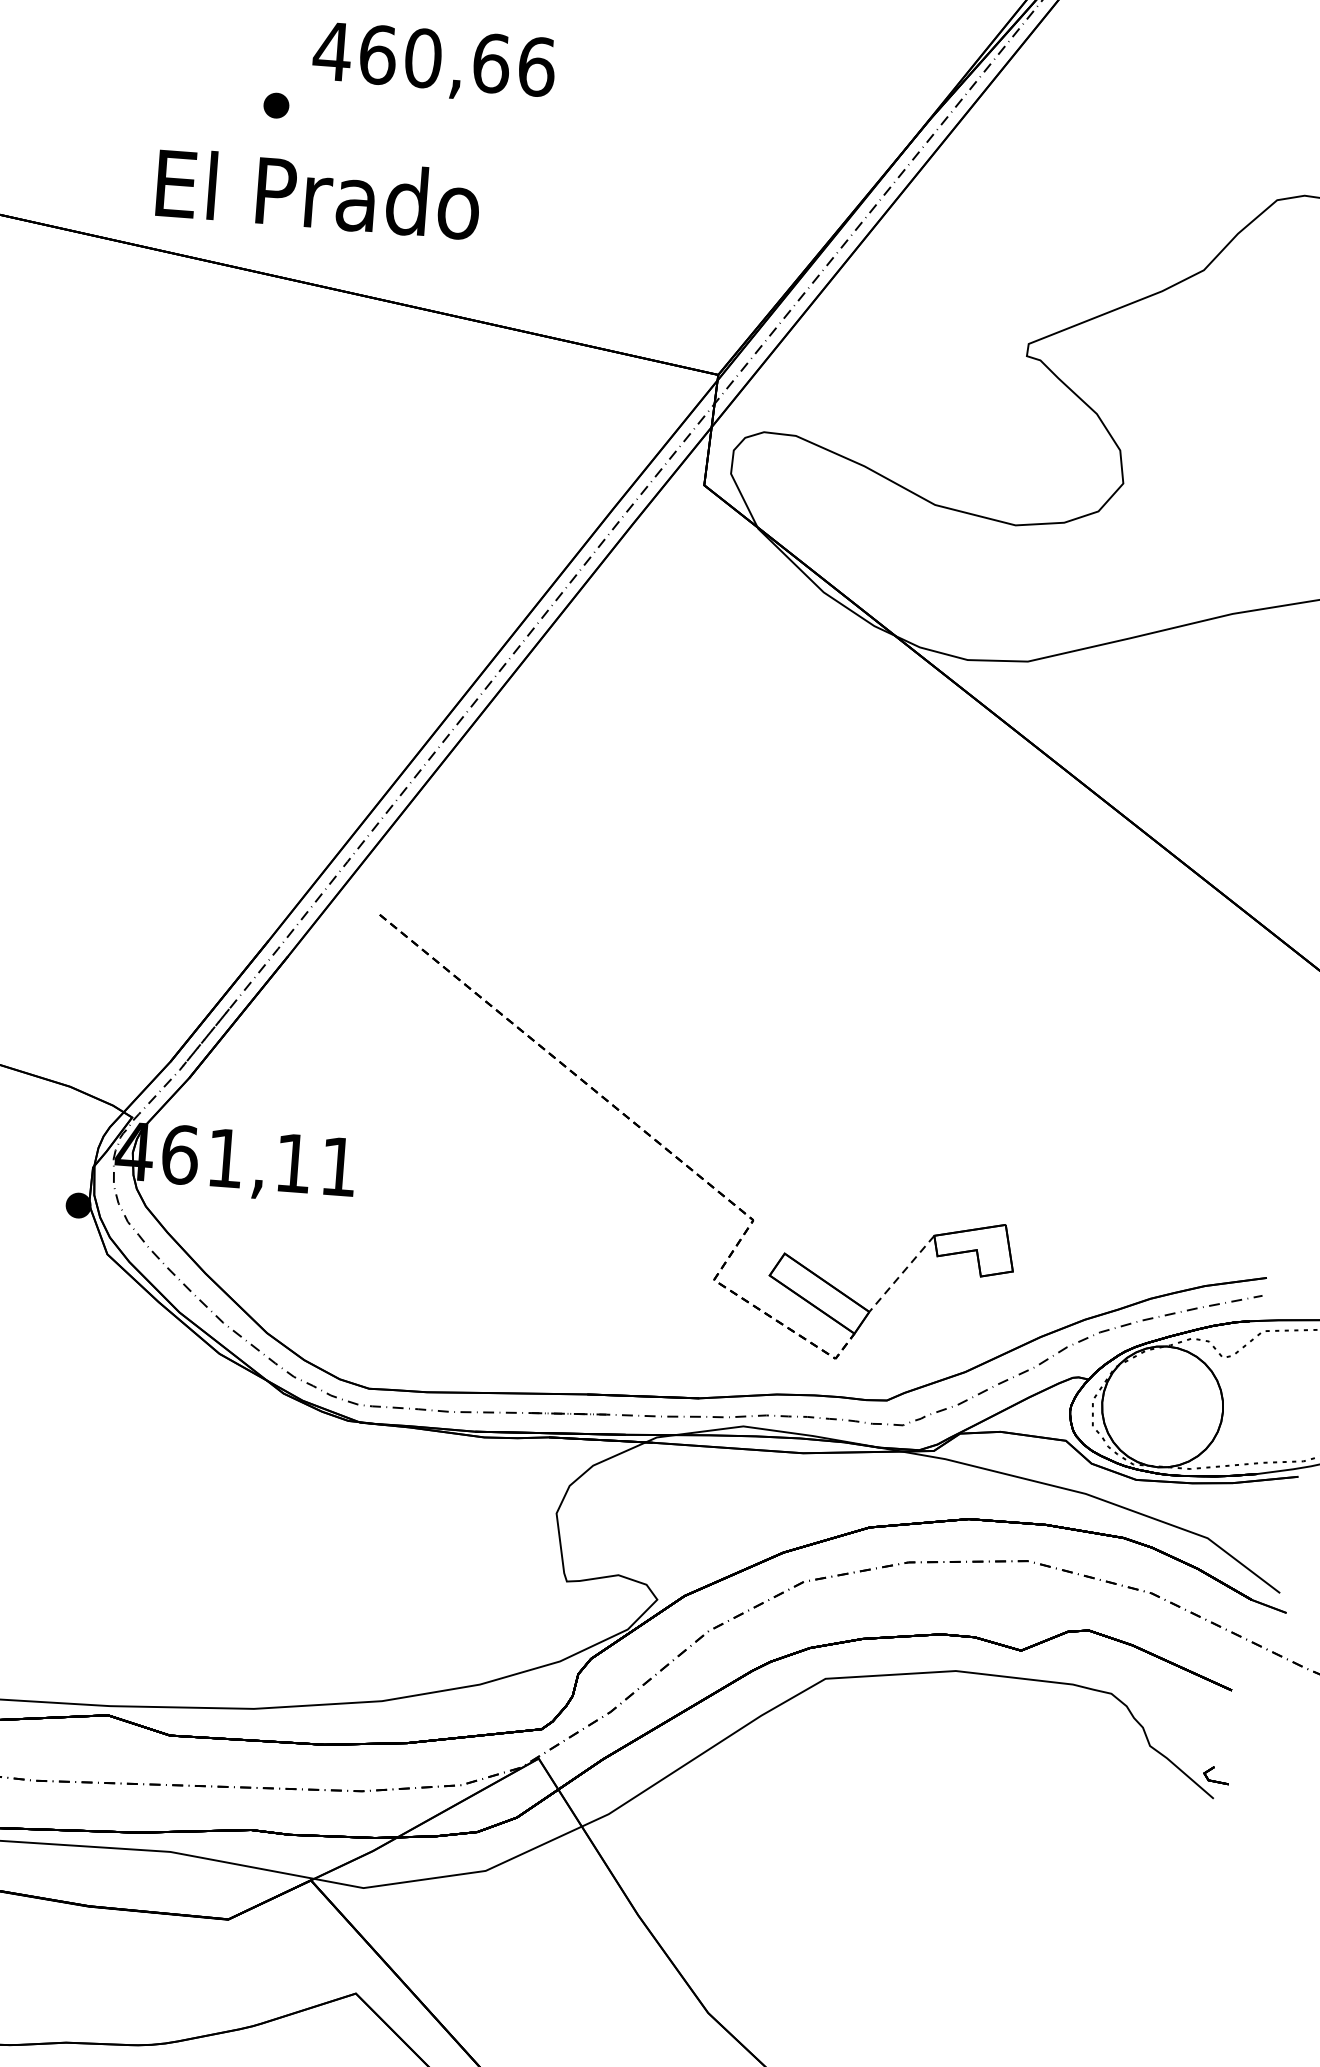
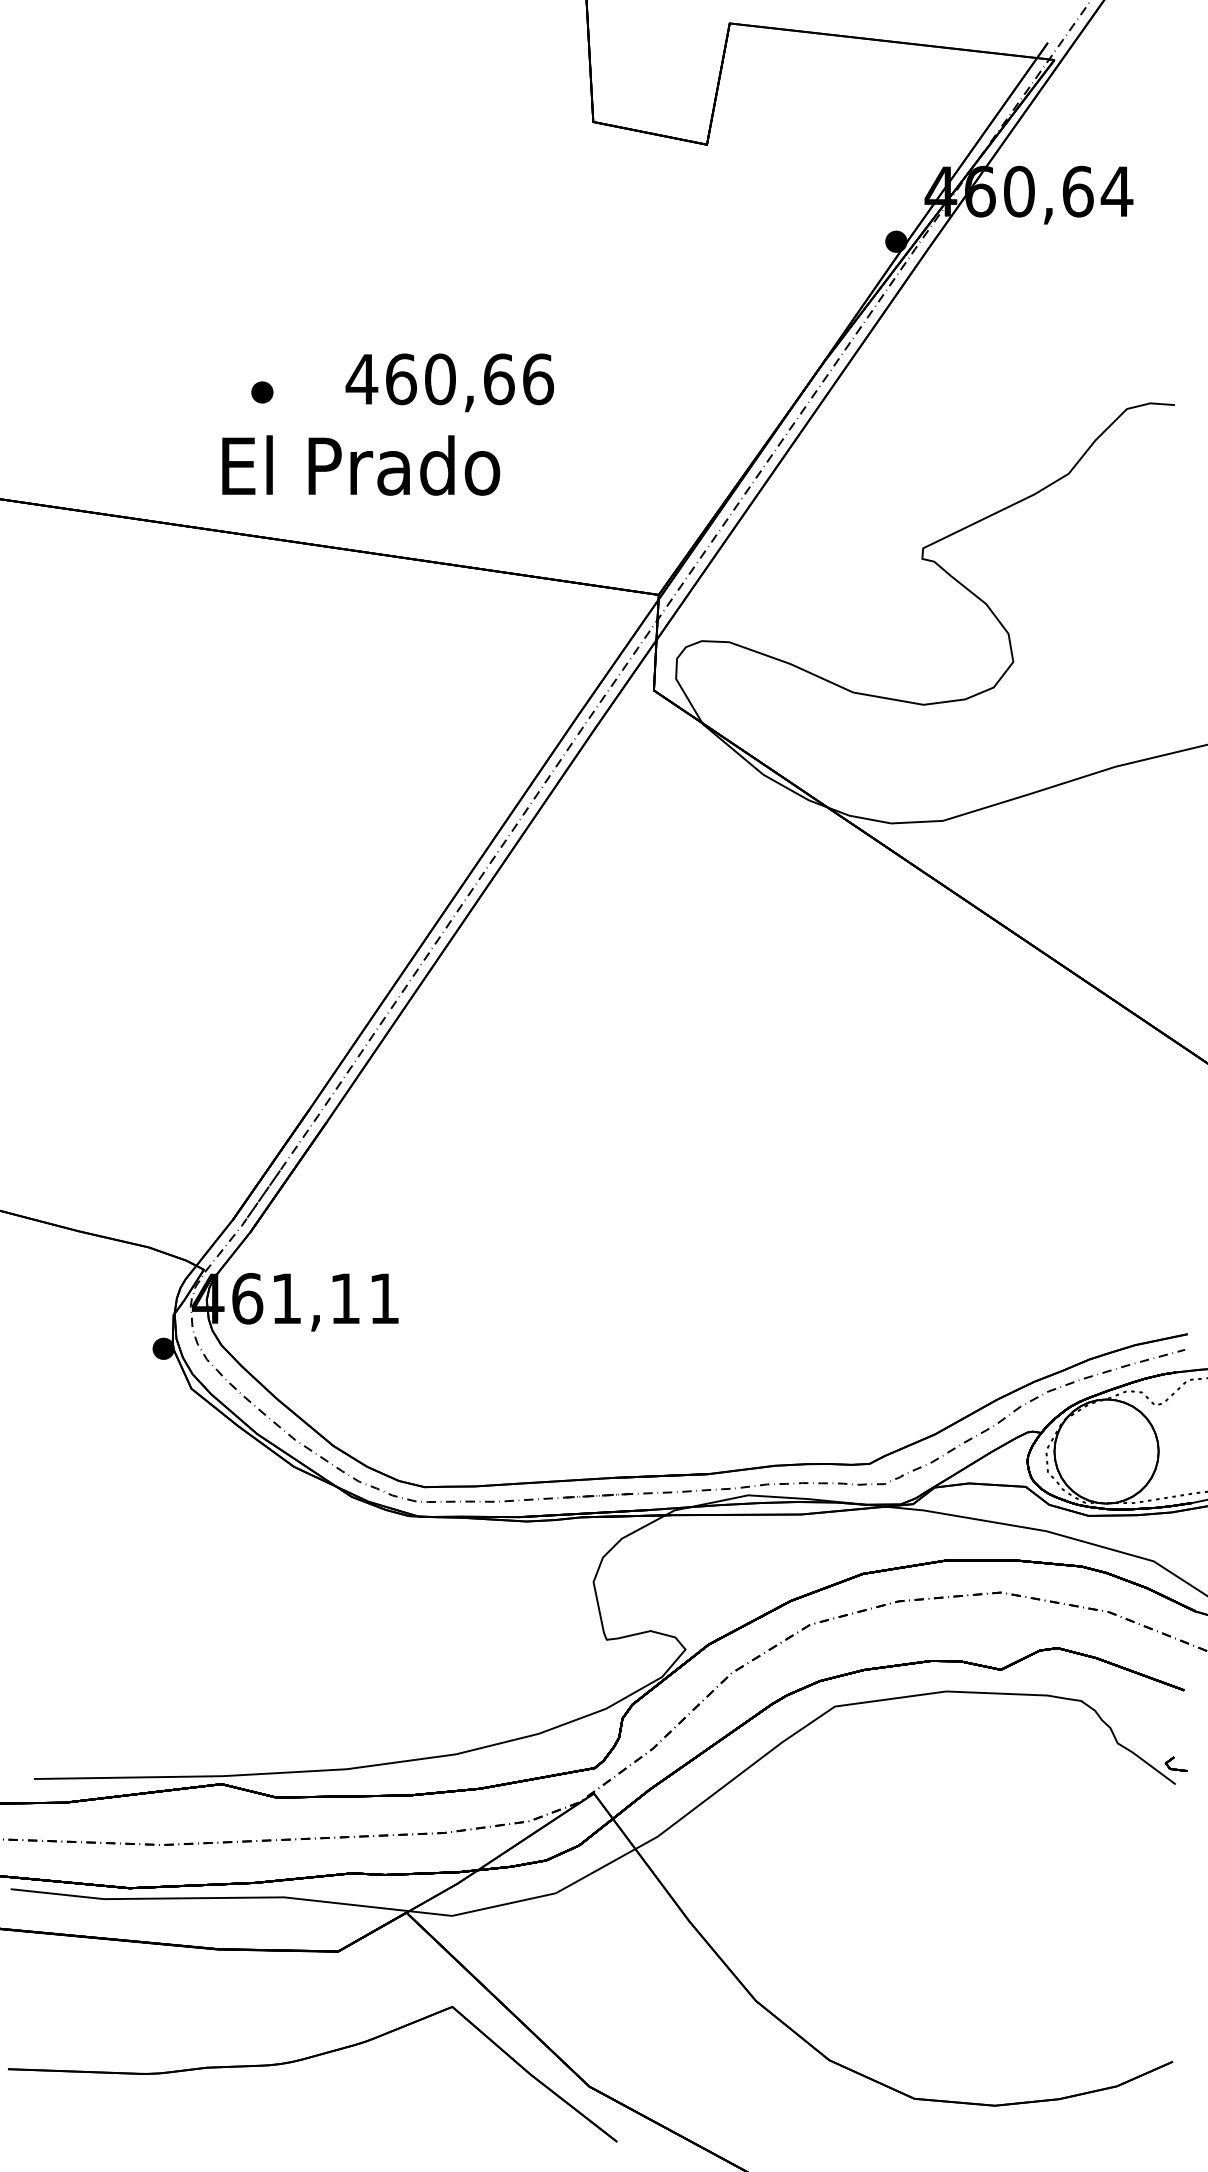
text: (433, 62) -> (449, 382), moved
text: (318, 194) -> (361, 465), moved
part: (679, 1158) -> (676, 1269), removed

